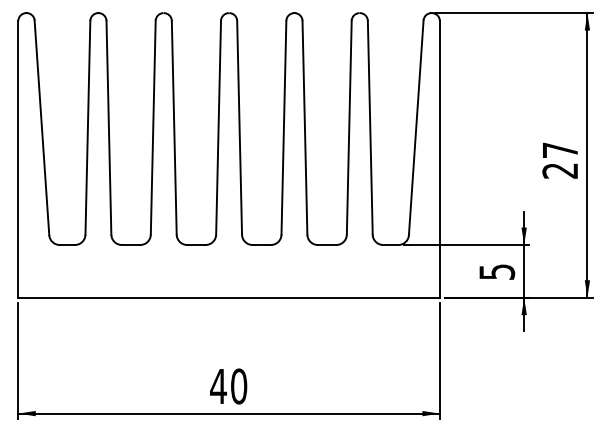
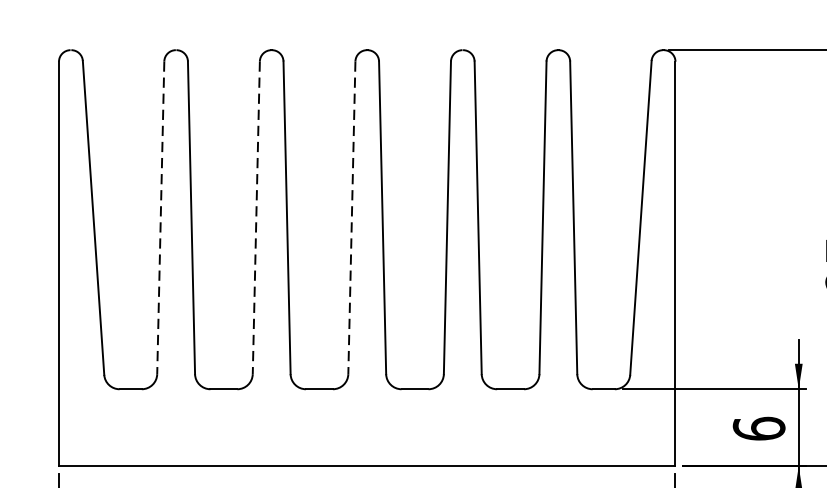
line: (87, 127) -> (160, 217), solid -> dashed
line: (153, 127) -> (256, 217), solid -> dashed
line: (218, 127) -> (351, 217), solid -> dashed
text: (497, 271) -> (759, 428), 5 -> 6

